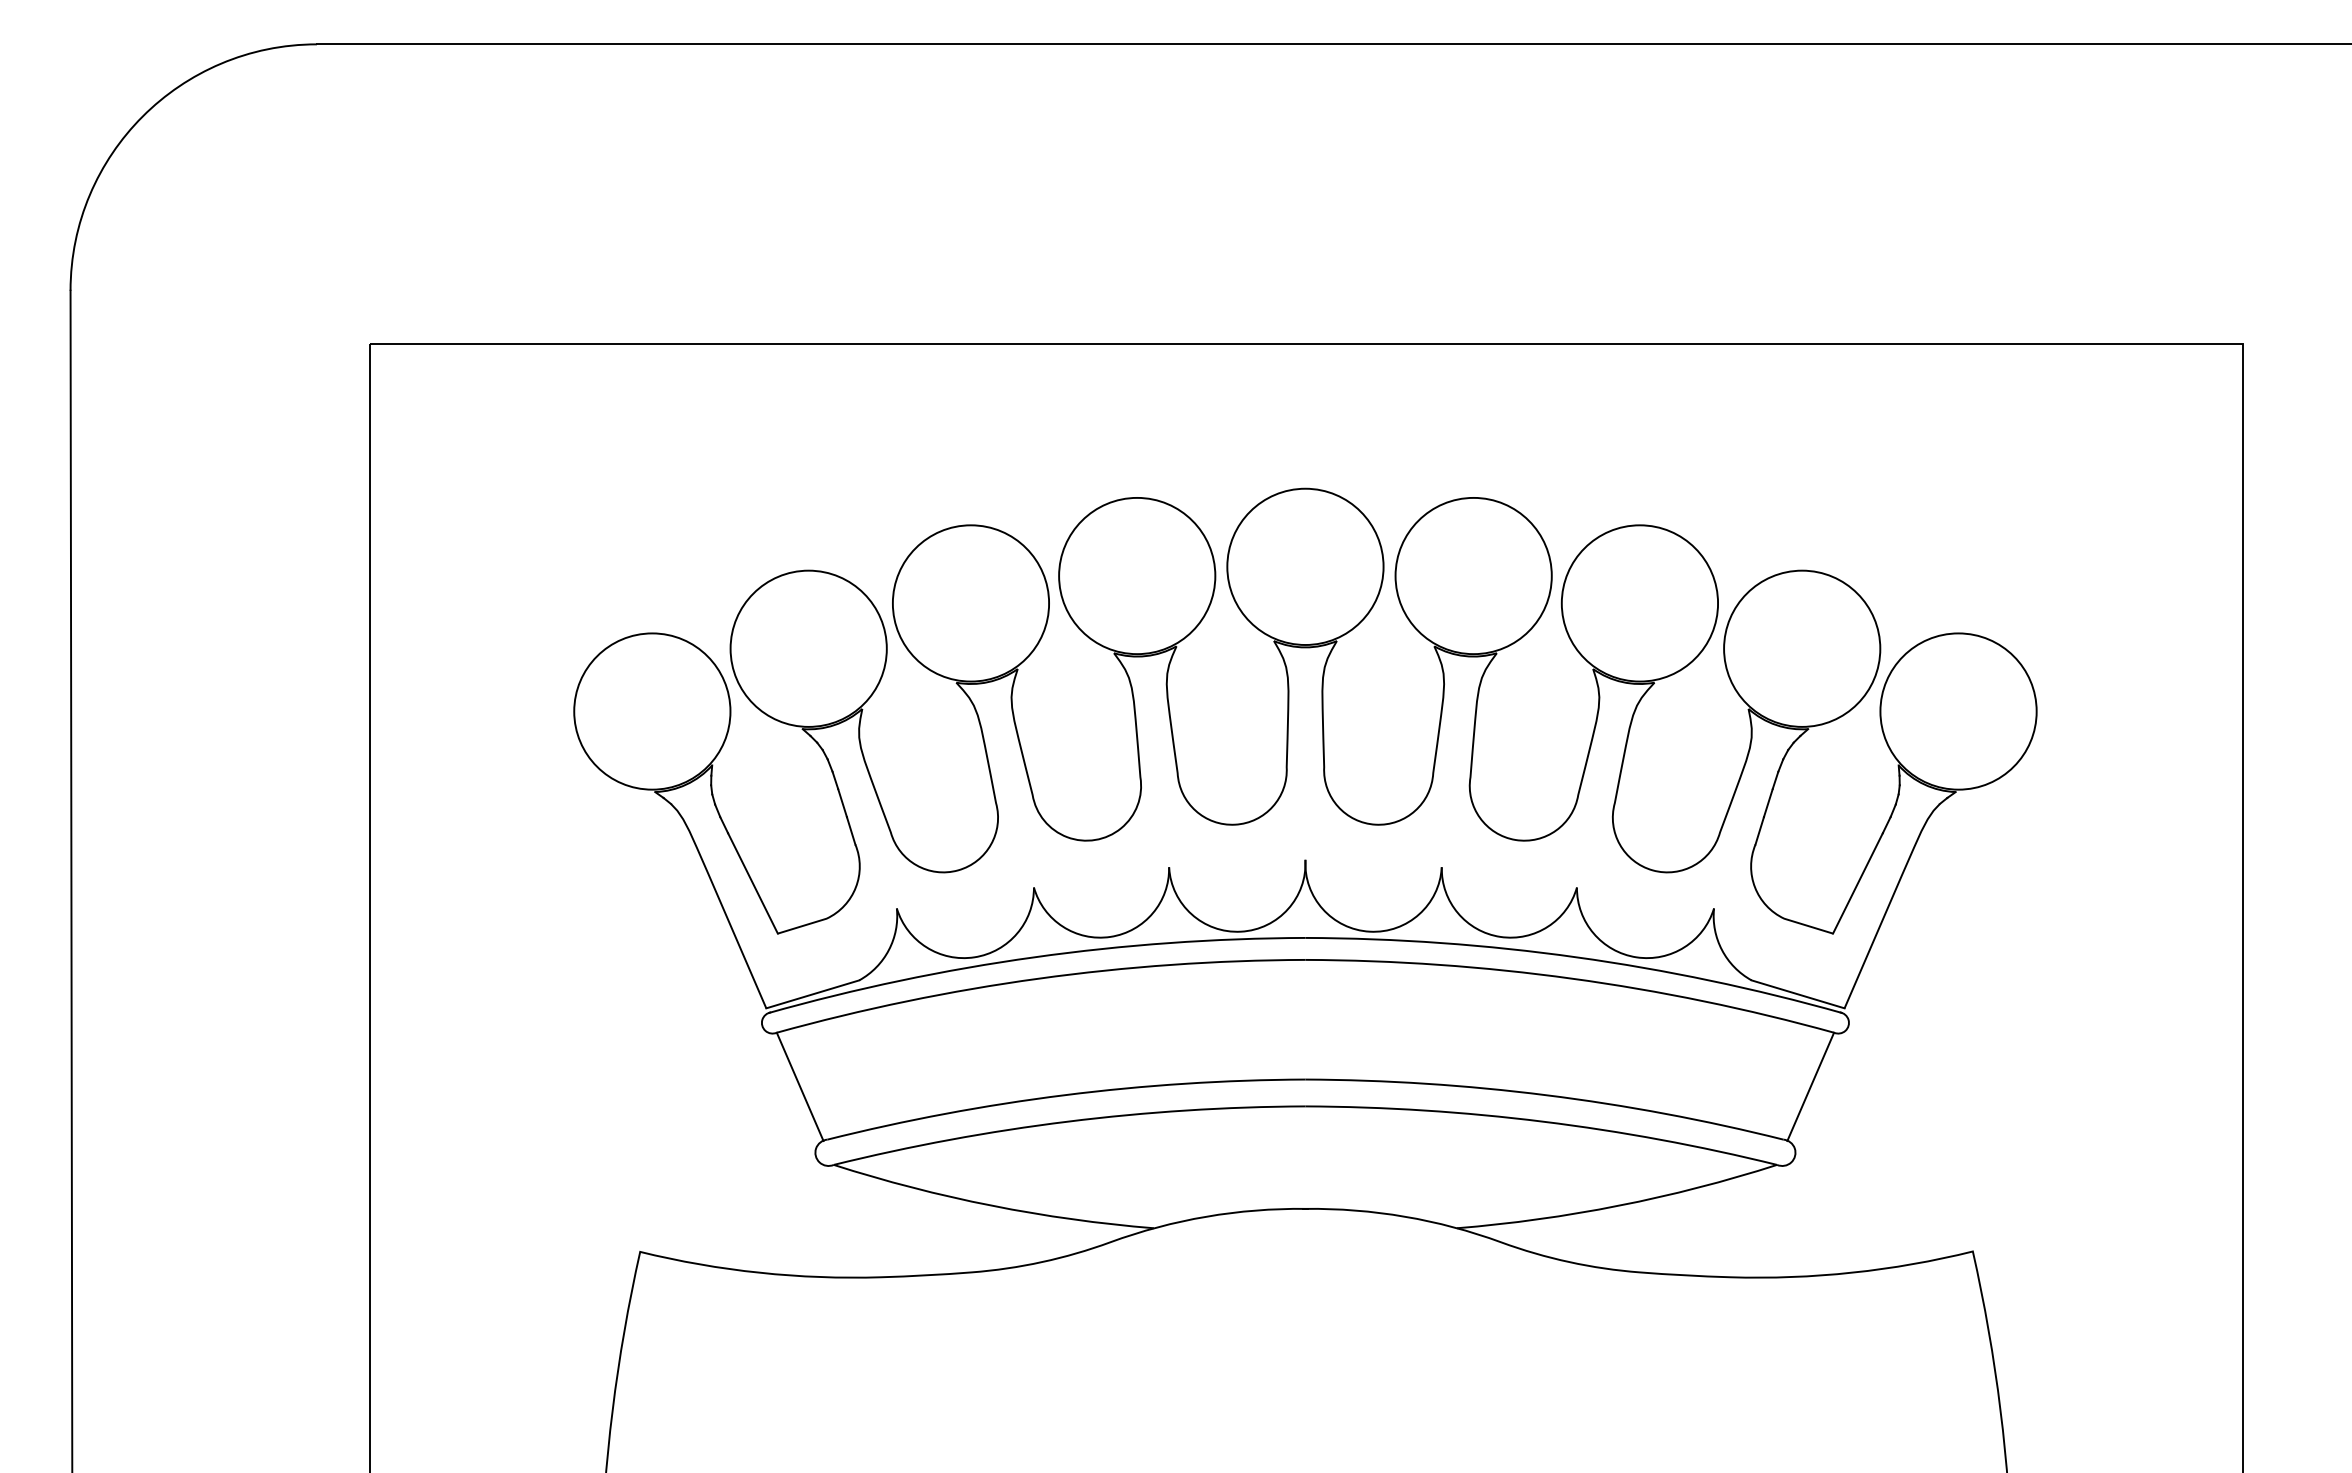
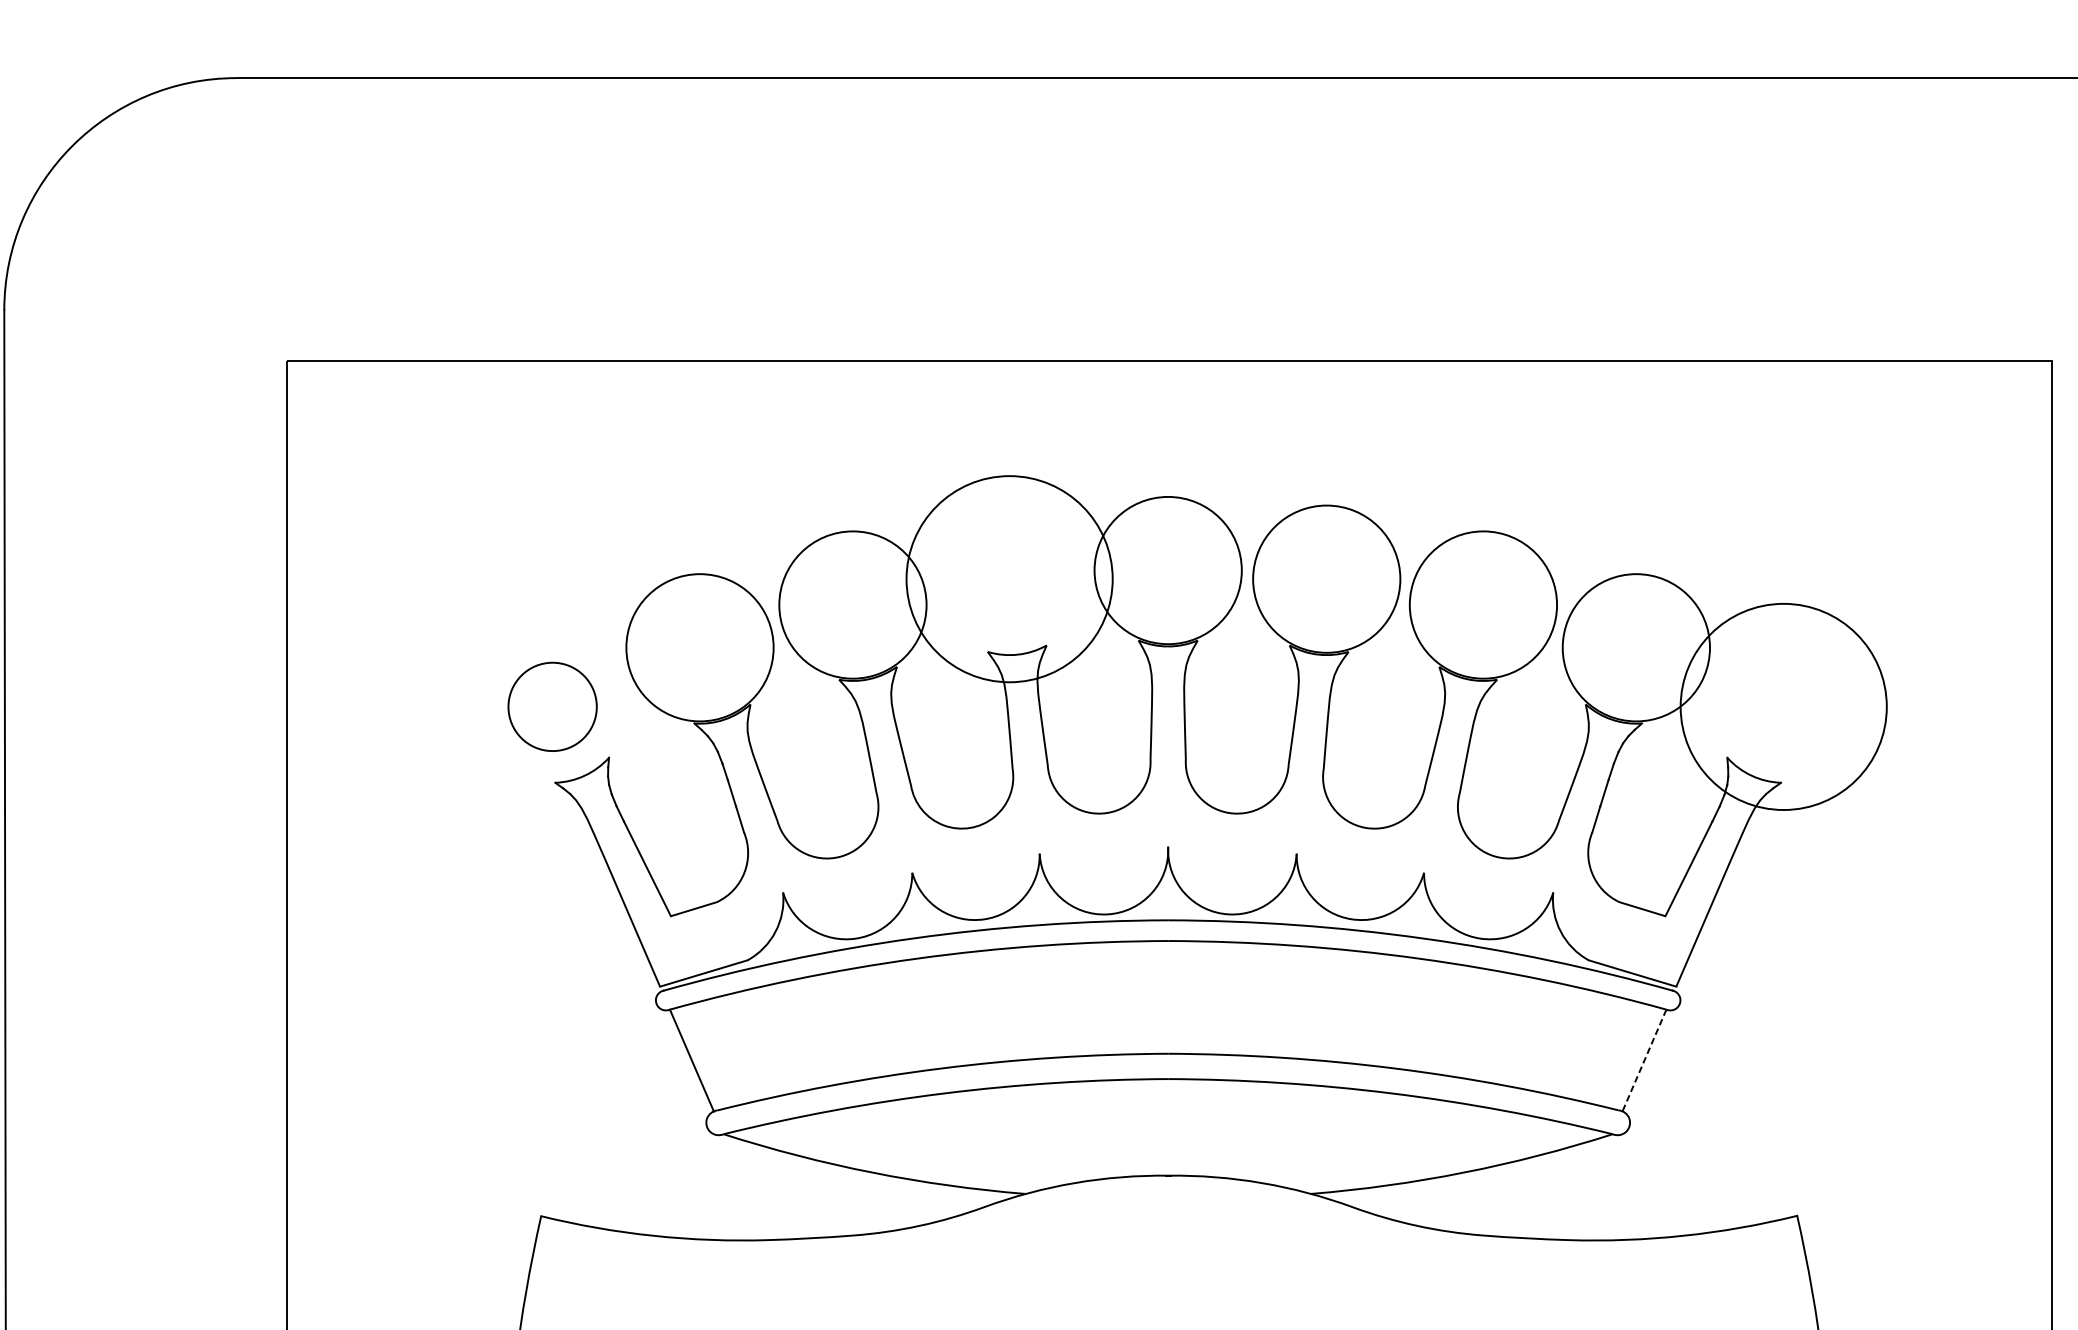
circle: (1137, 575) -> (1009, 578), size x1.4
circle: (652, 711) -> (552, 706), size x0.6
circle: (1958, 711) -> (1783, 706), size x1.4
line: (1810, 1086) -> (1644, 1060), solid -> dashed

